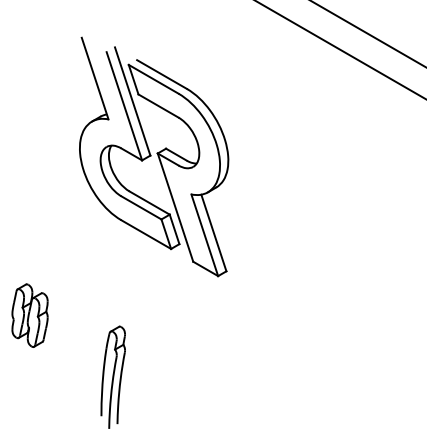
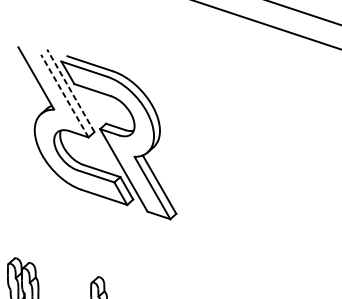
line: (132, 101) -> (70, 90), solid -> dashed
line: (124, 106) -> (65, 96), solid -> dashed

